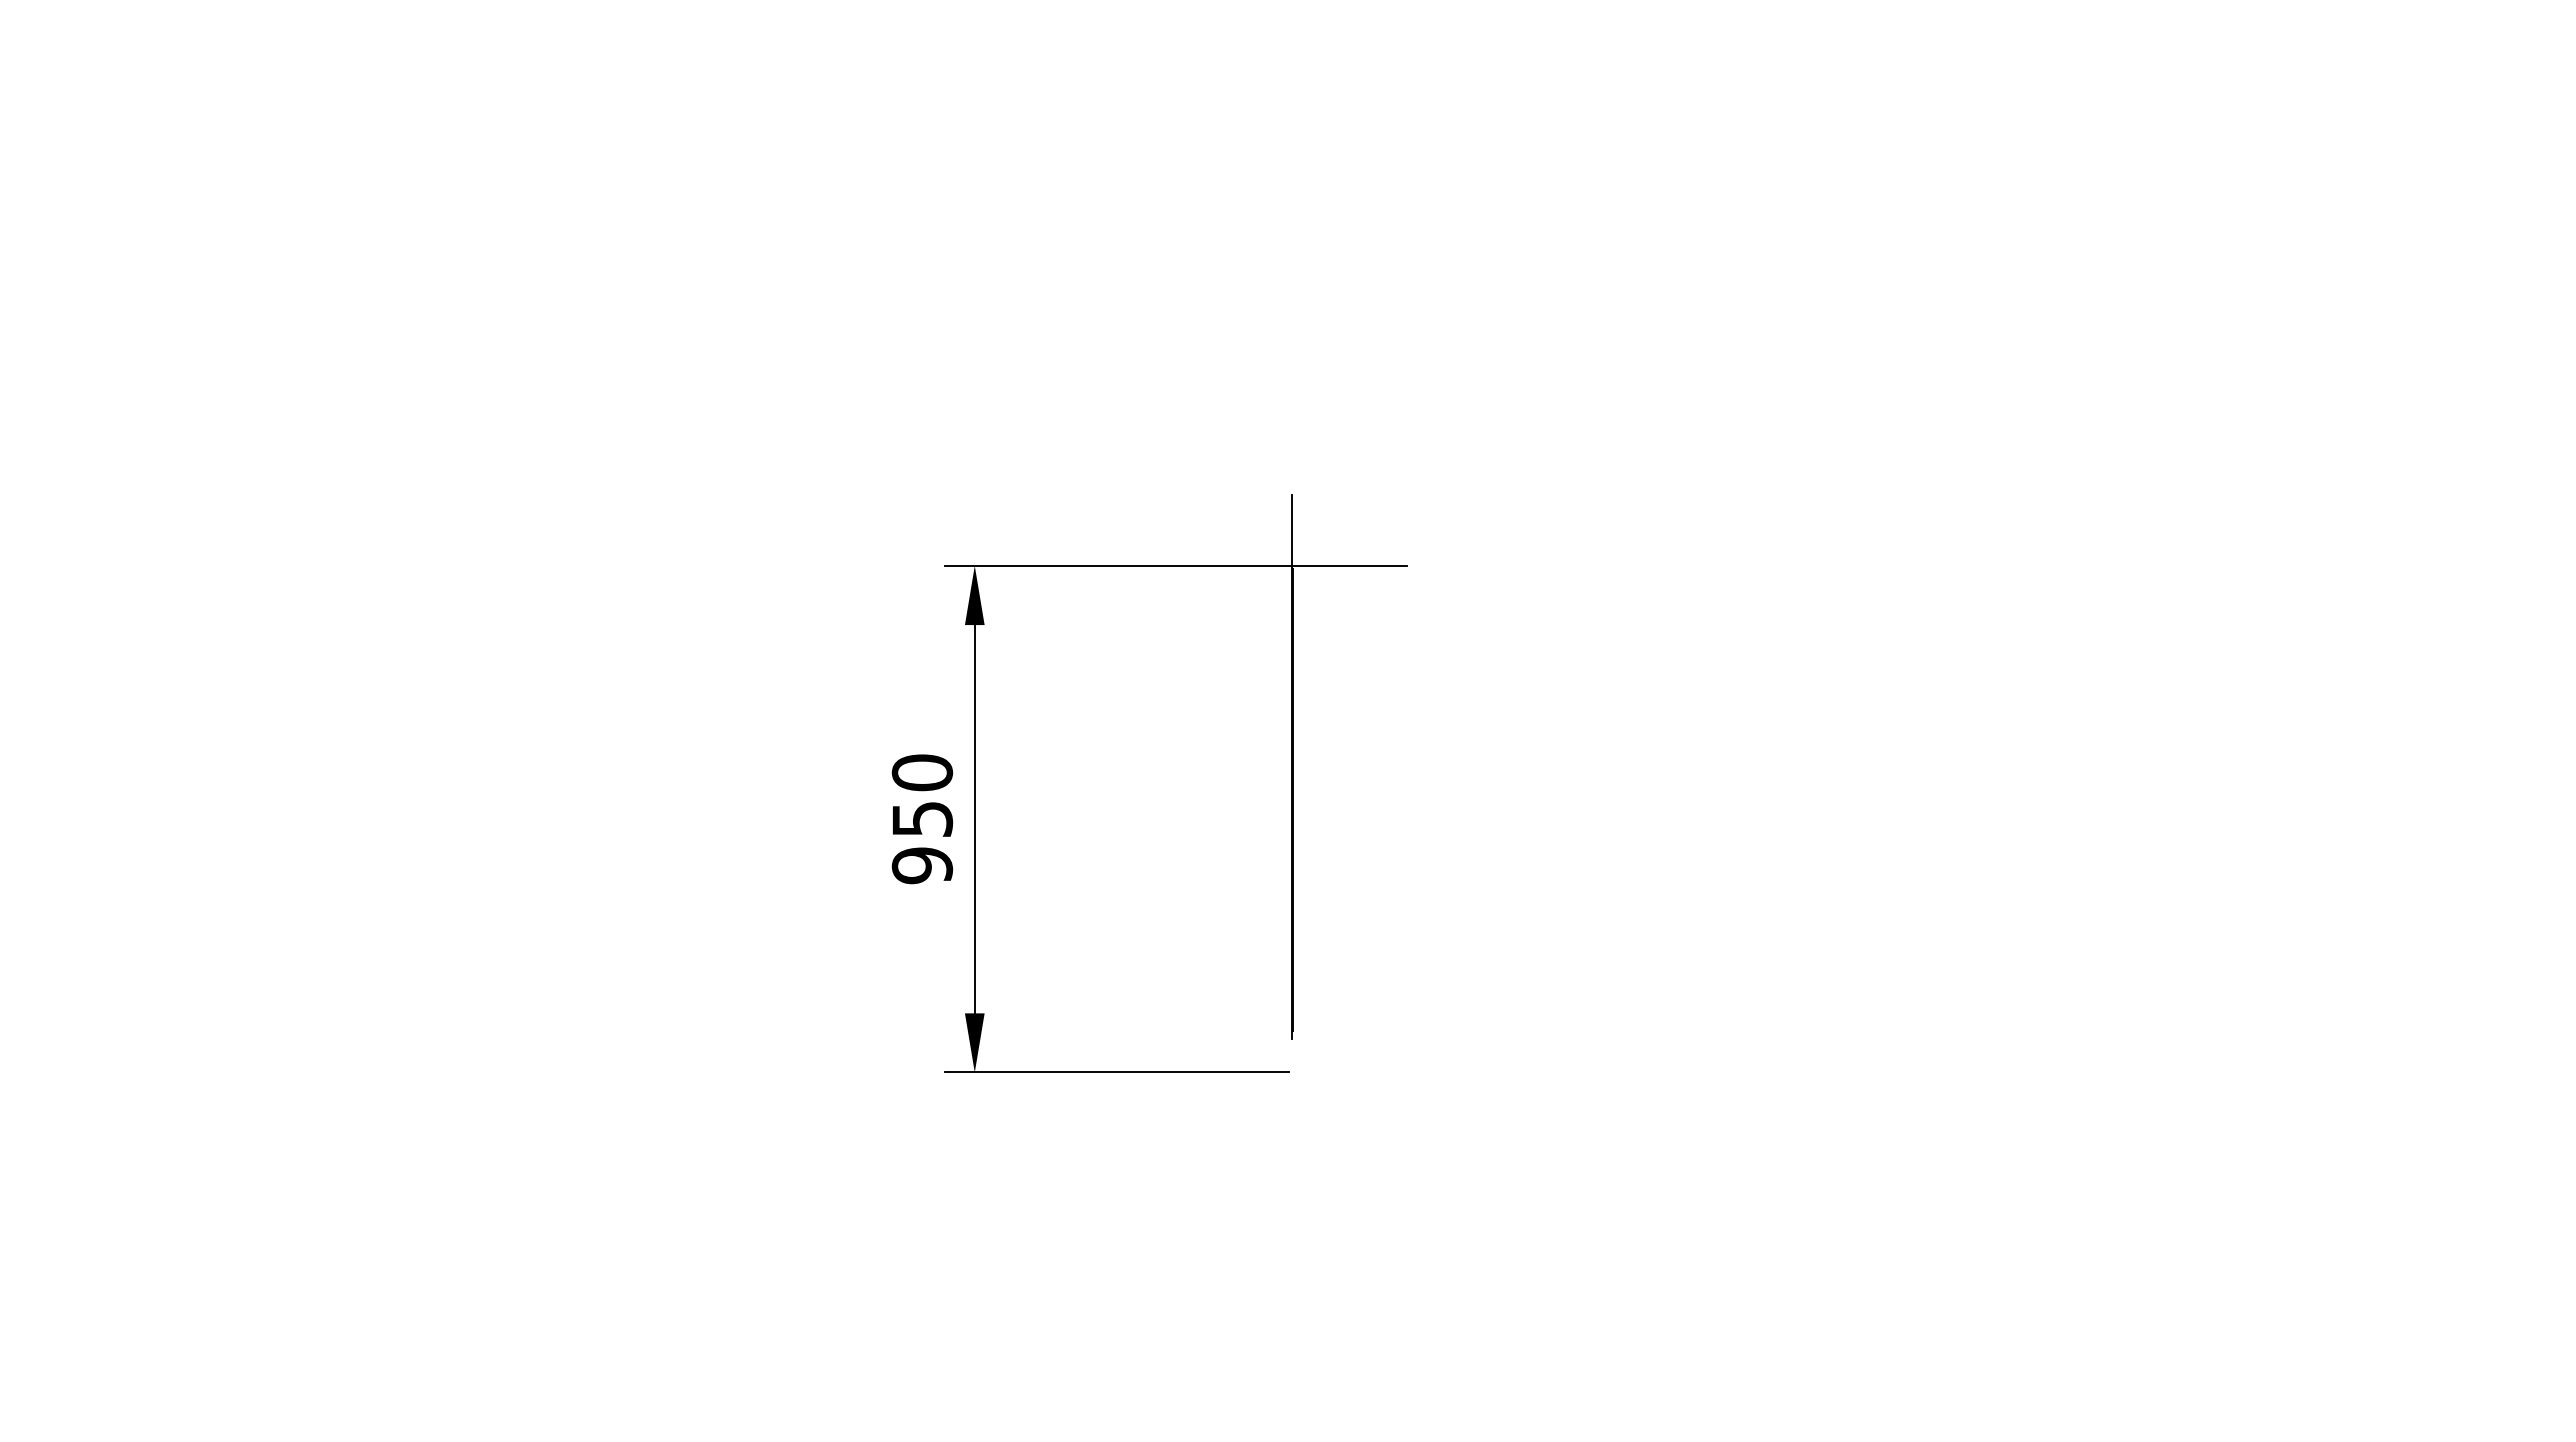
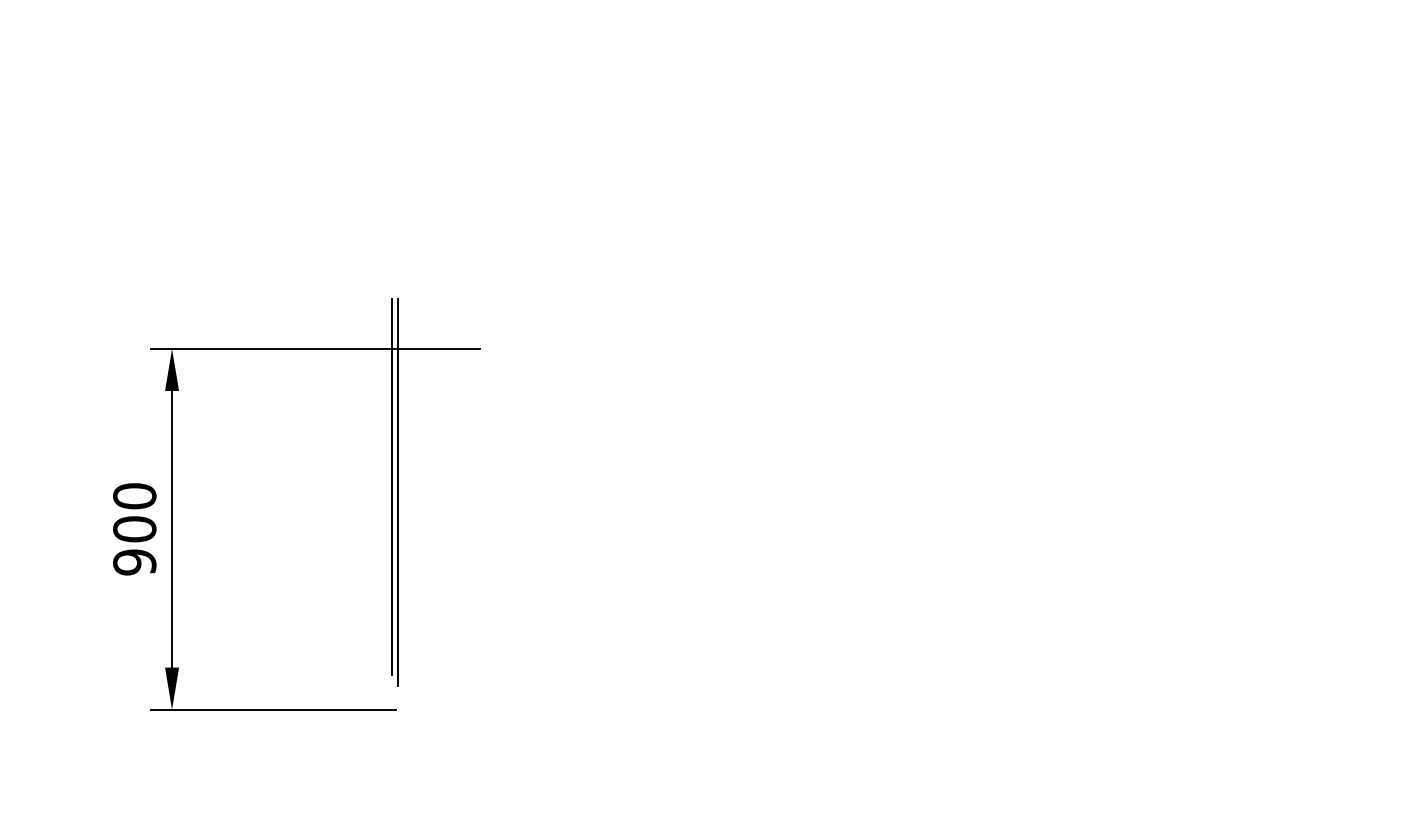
line: (1283, 759) -> (391, 486), added
text: (922, 818) -> (134, 528), 950 -> 900

